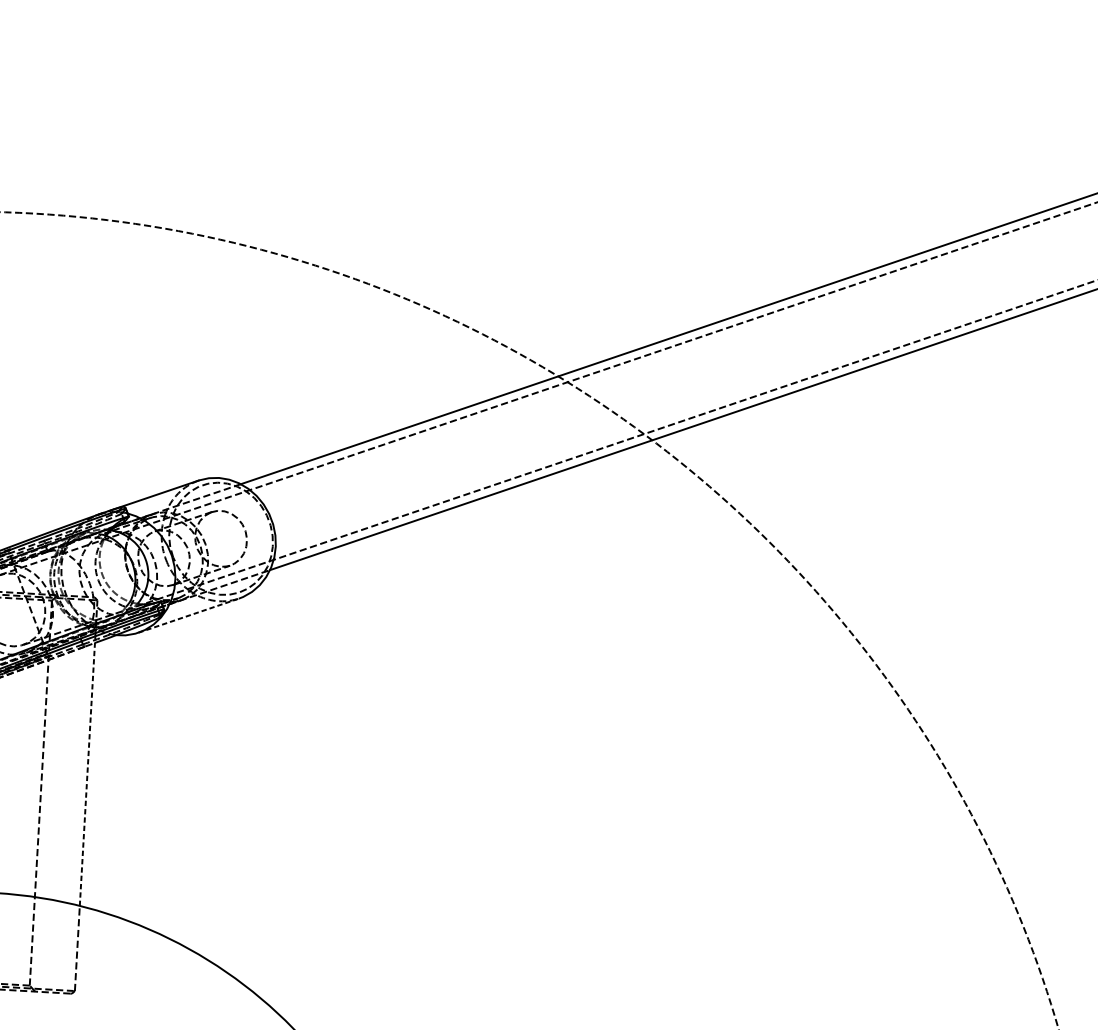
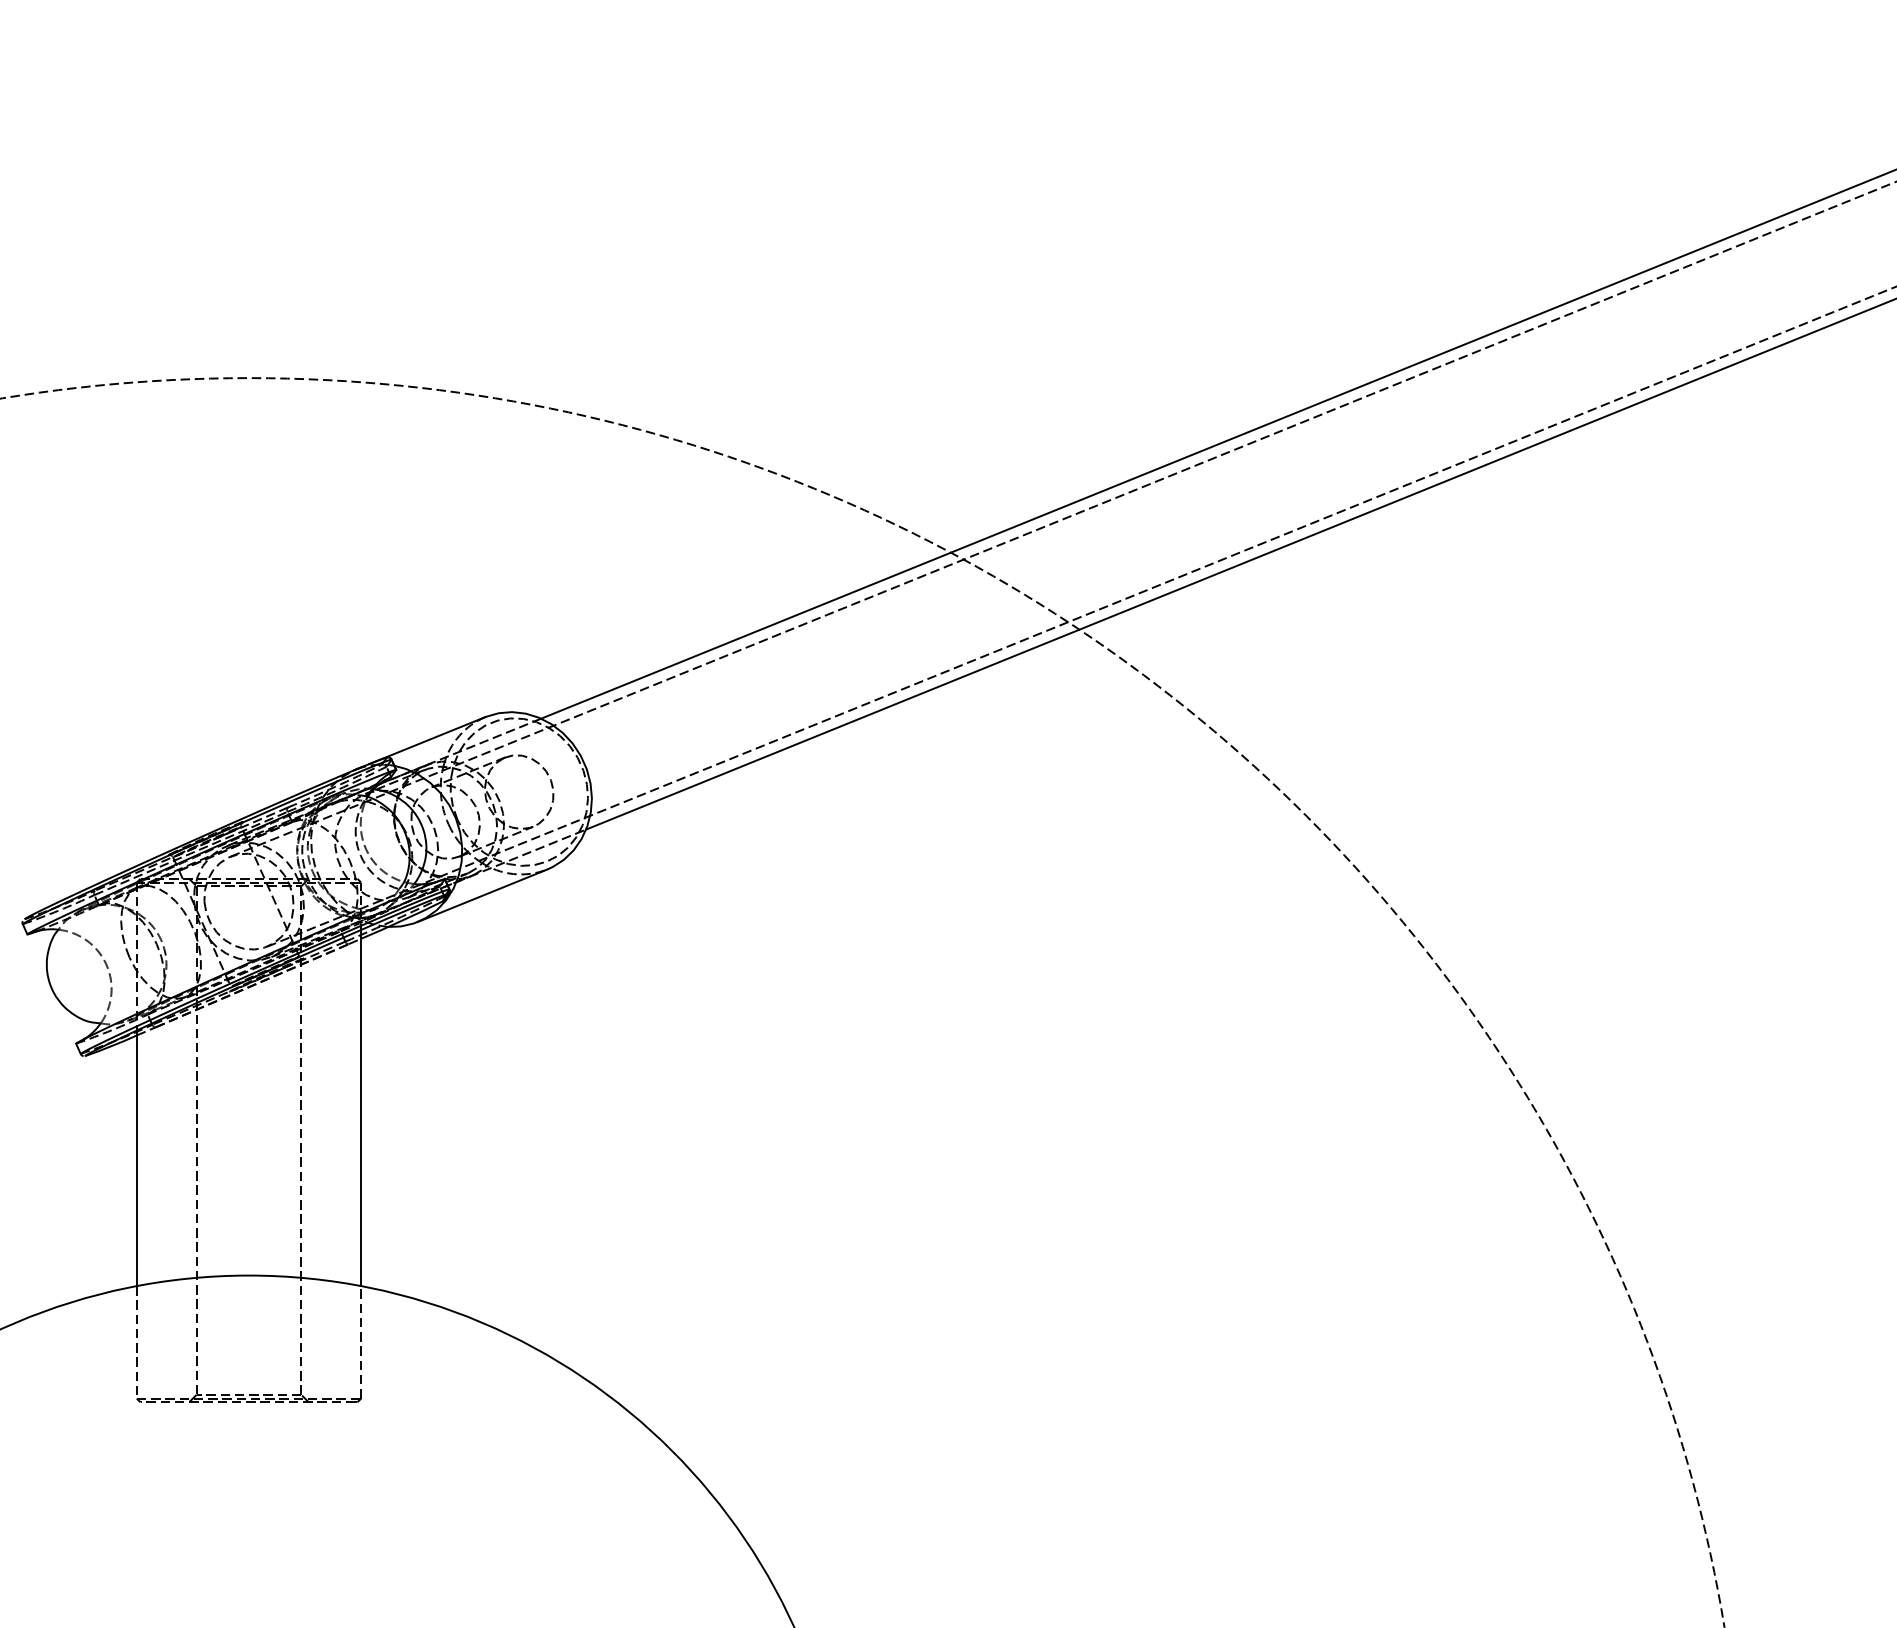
line: (188, 615) -> (482, 895), dashed -> solid
line: (87, 772) -> (361, 1109), dashed -> solid

